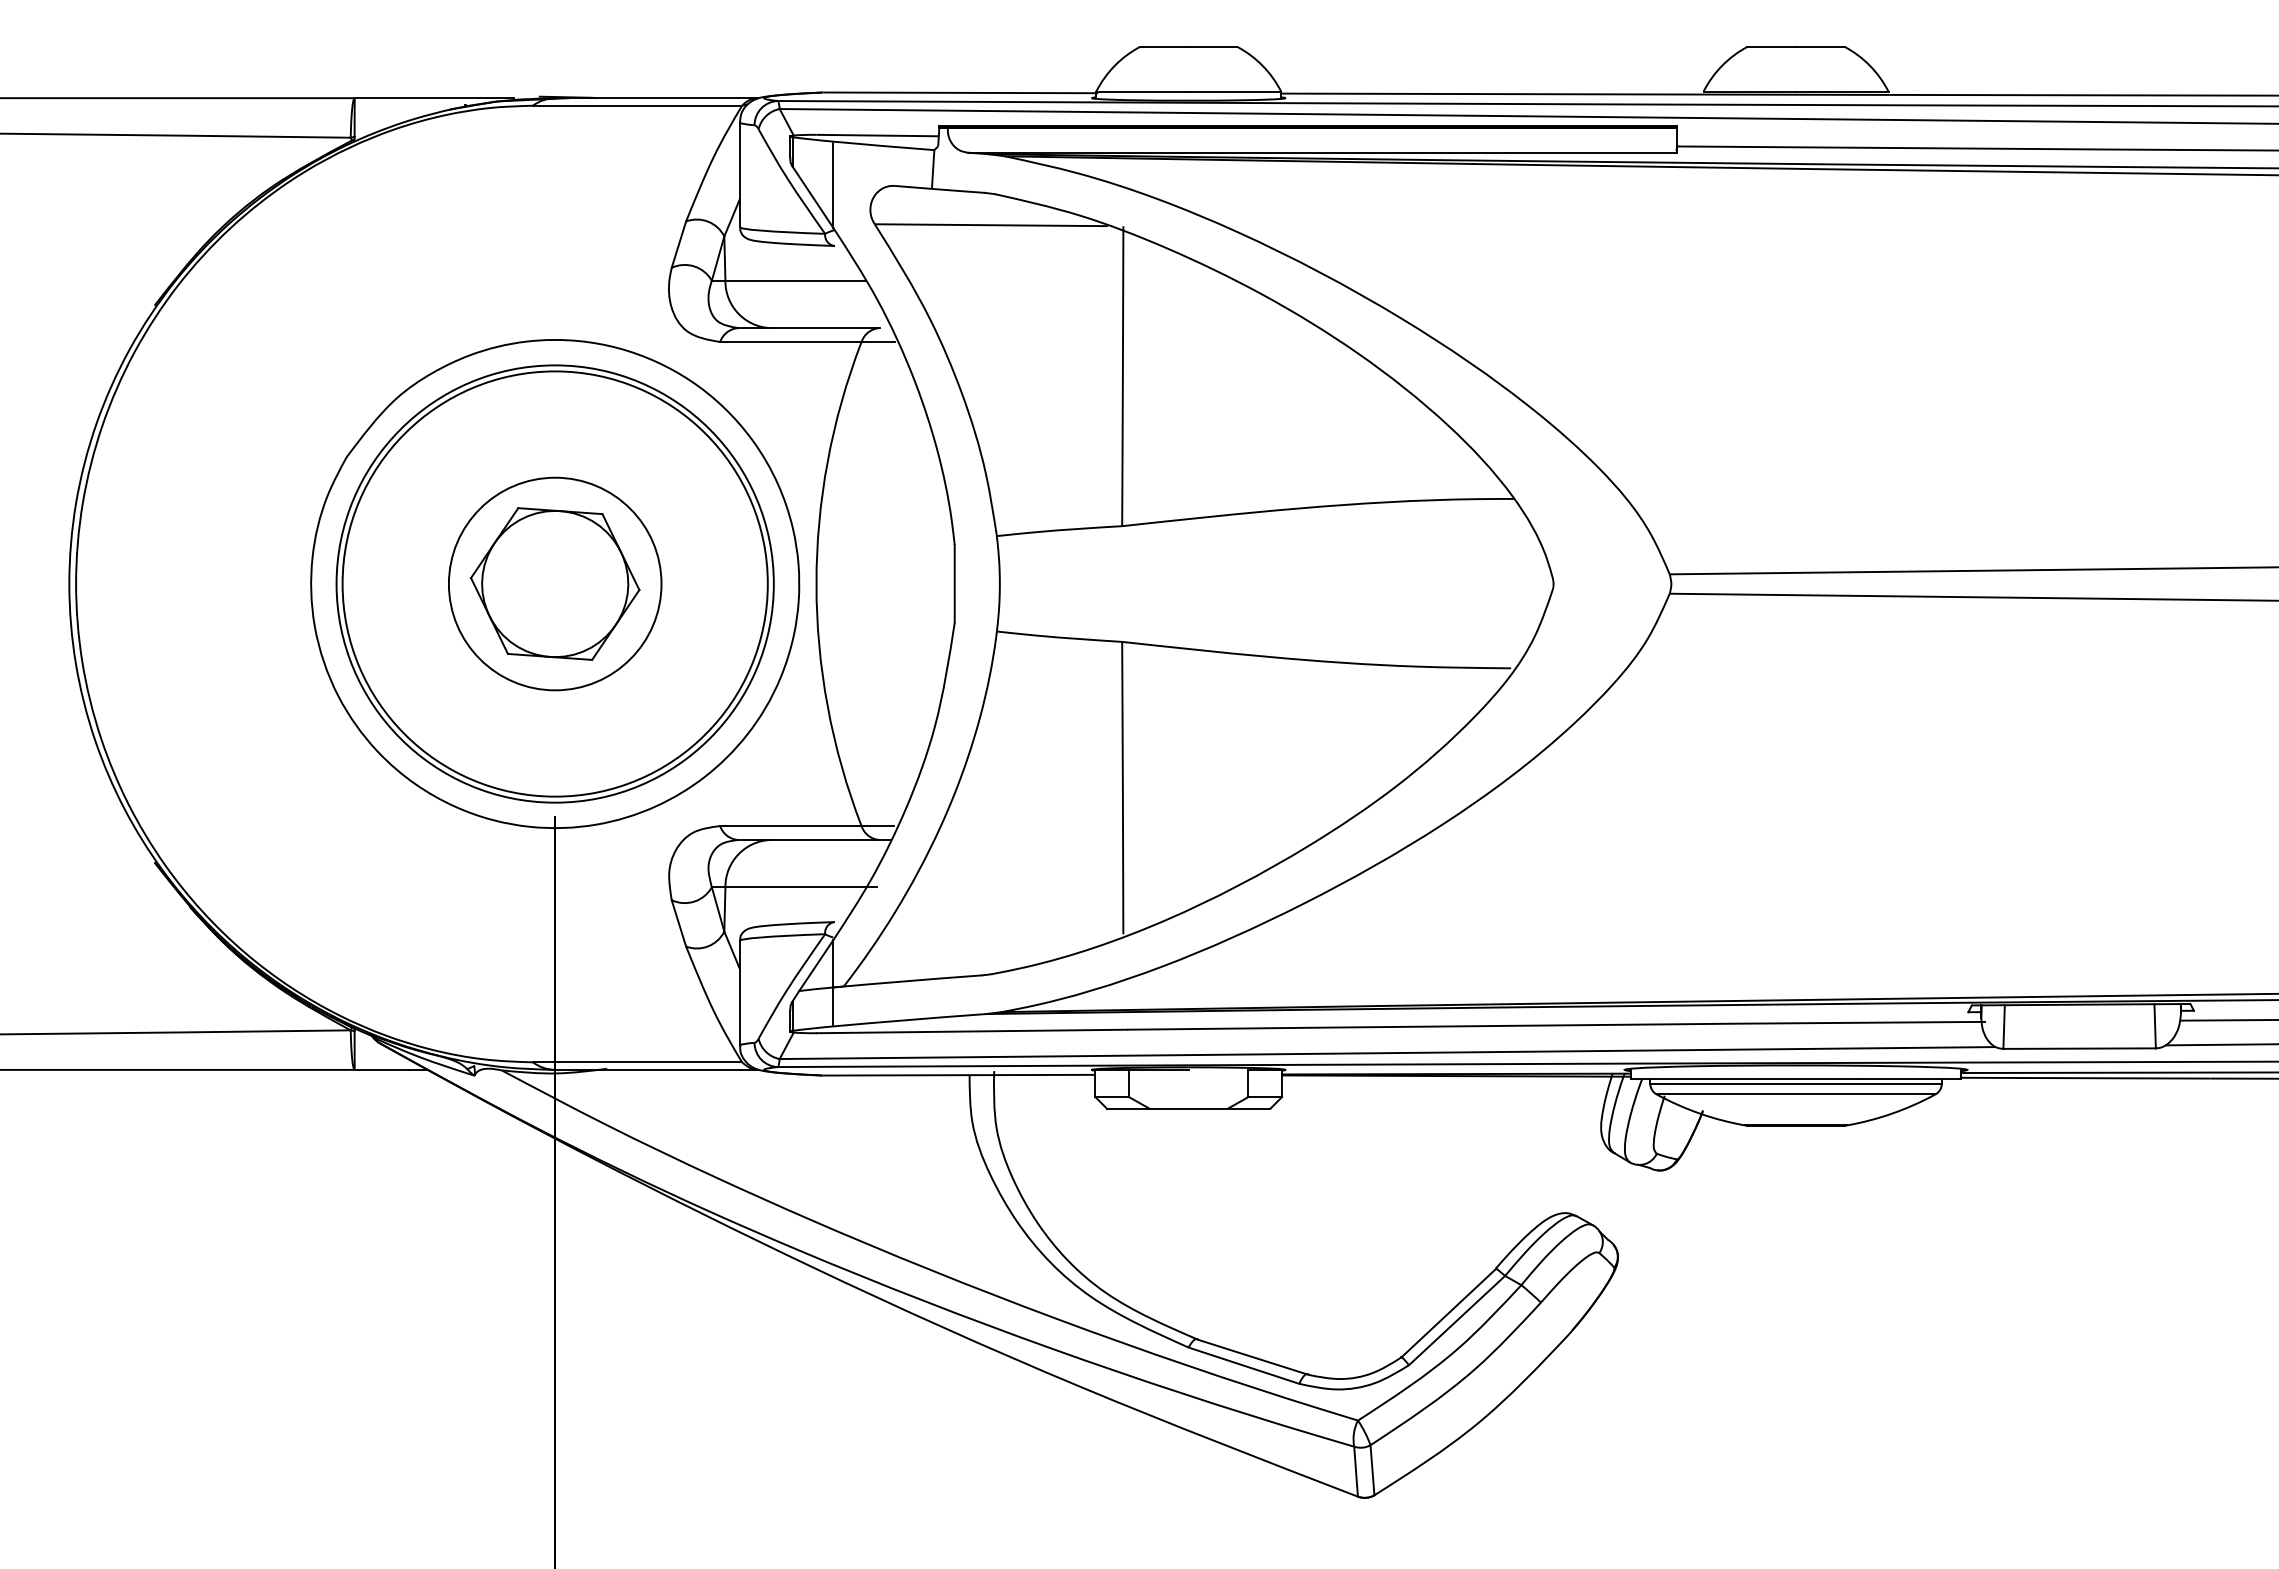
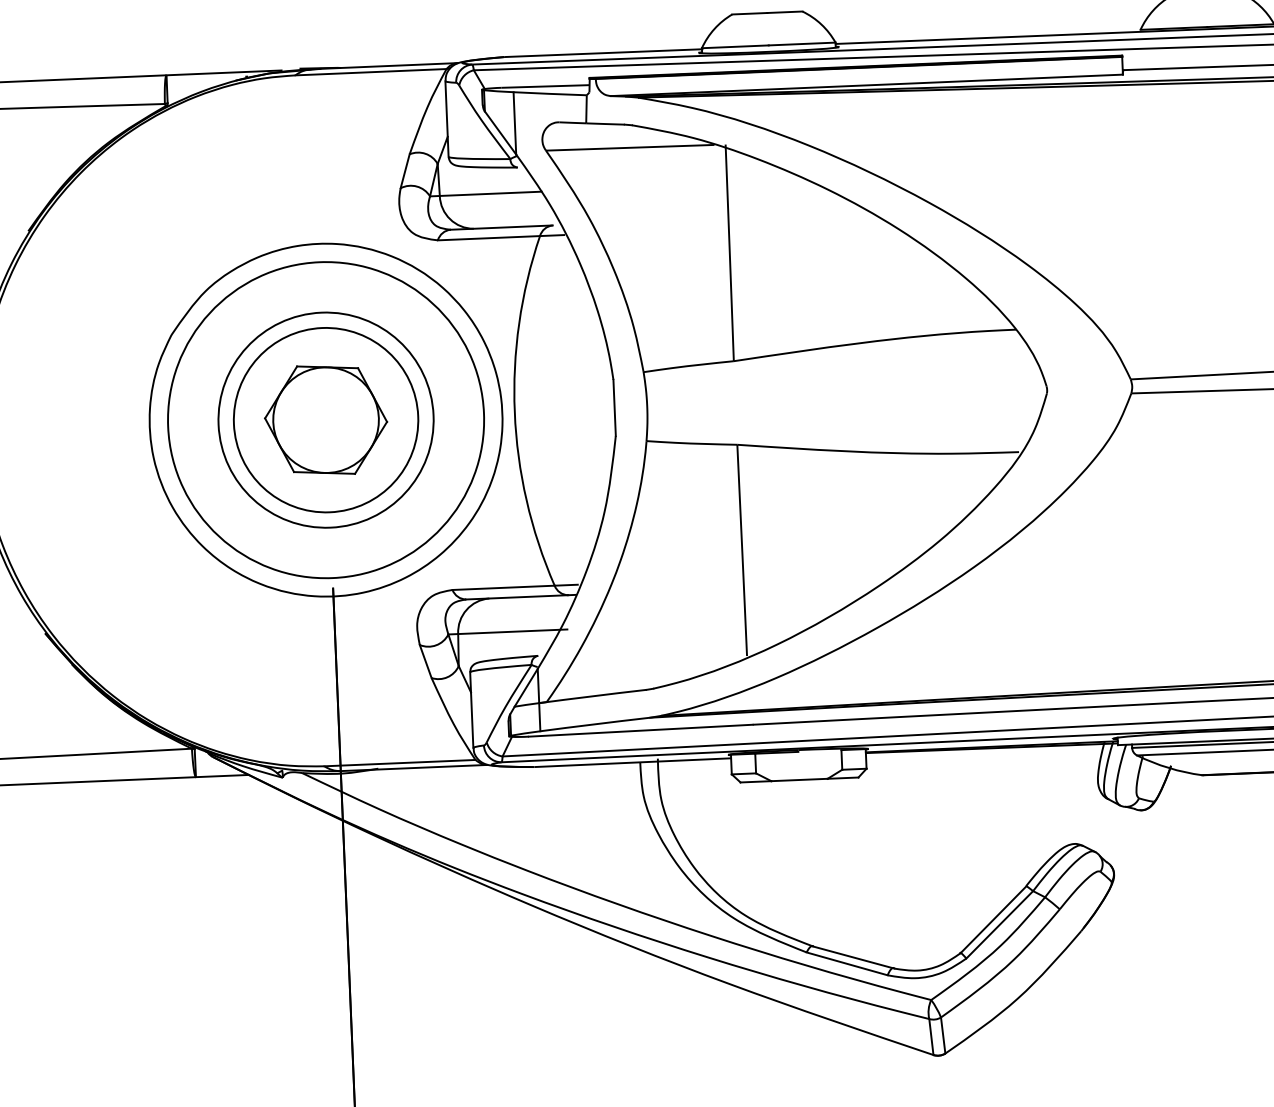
circle: (554, 583) -> (325, 419), size x0.6
circle: (554, 583) -> (325, 419), size x1.4

